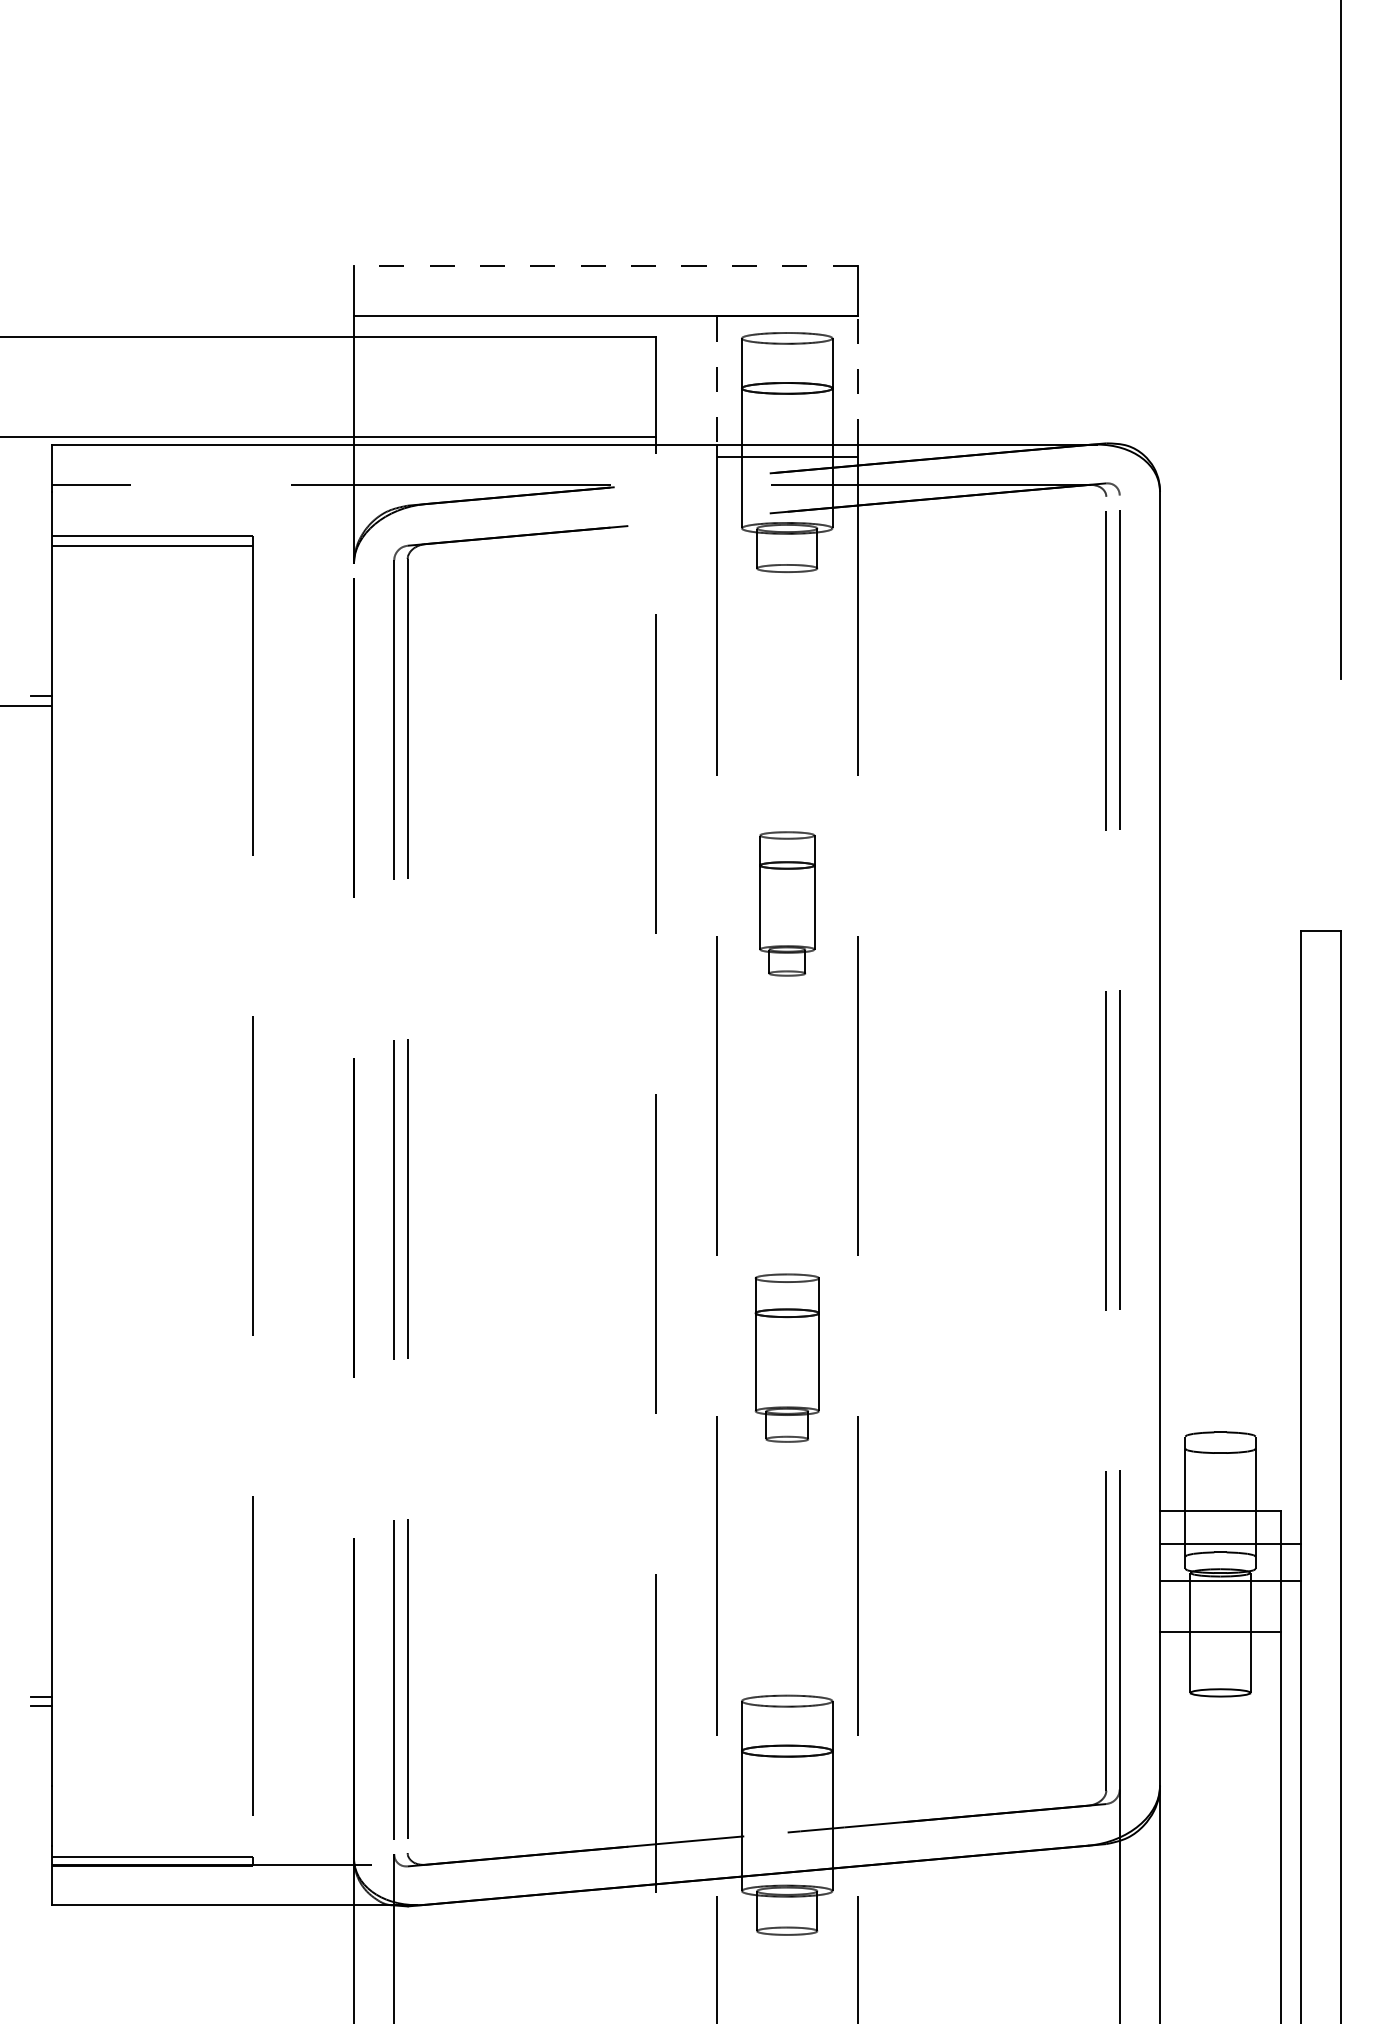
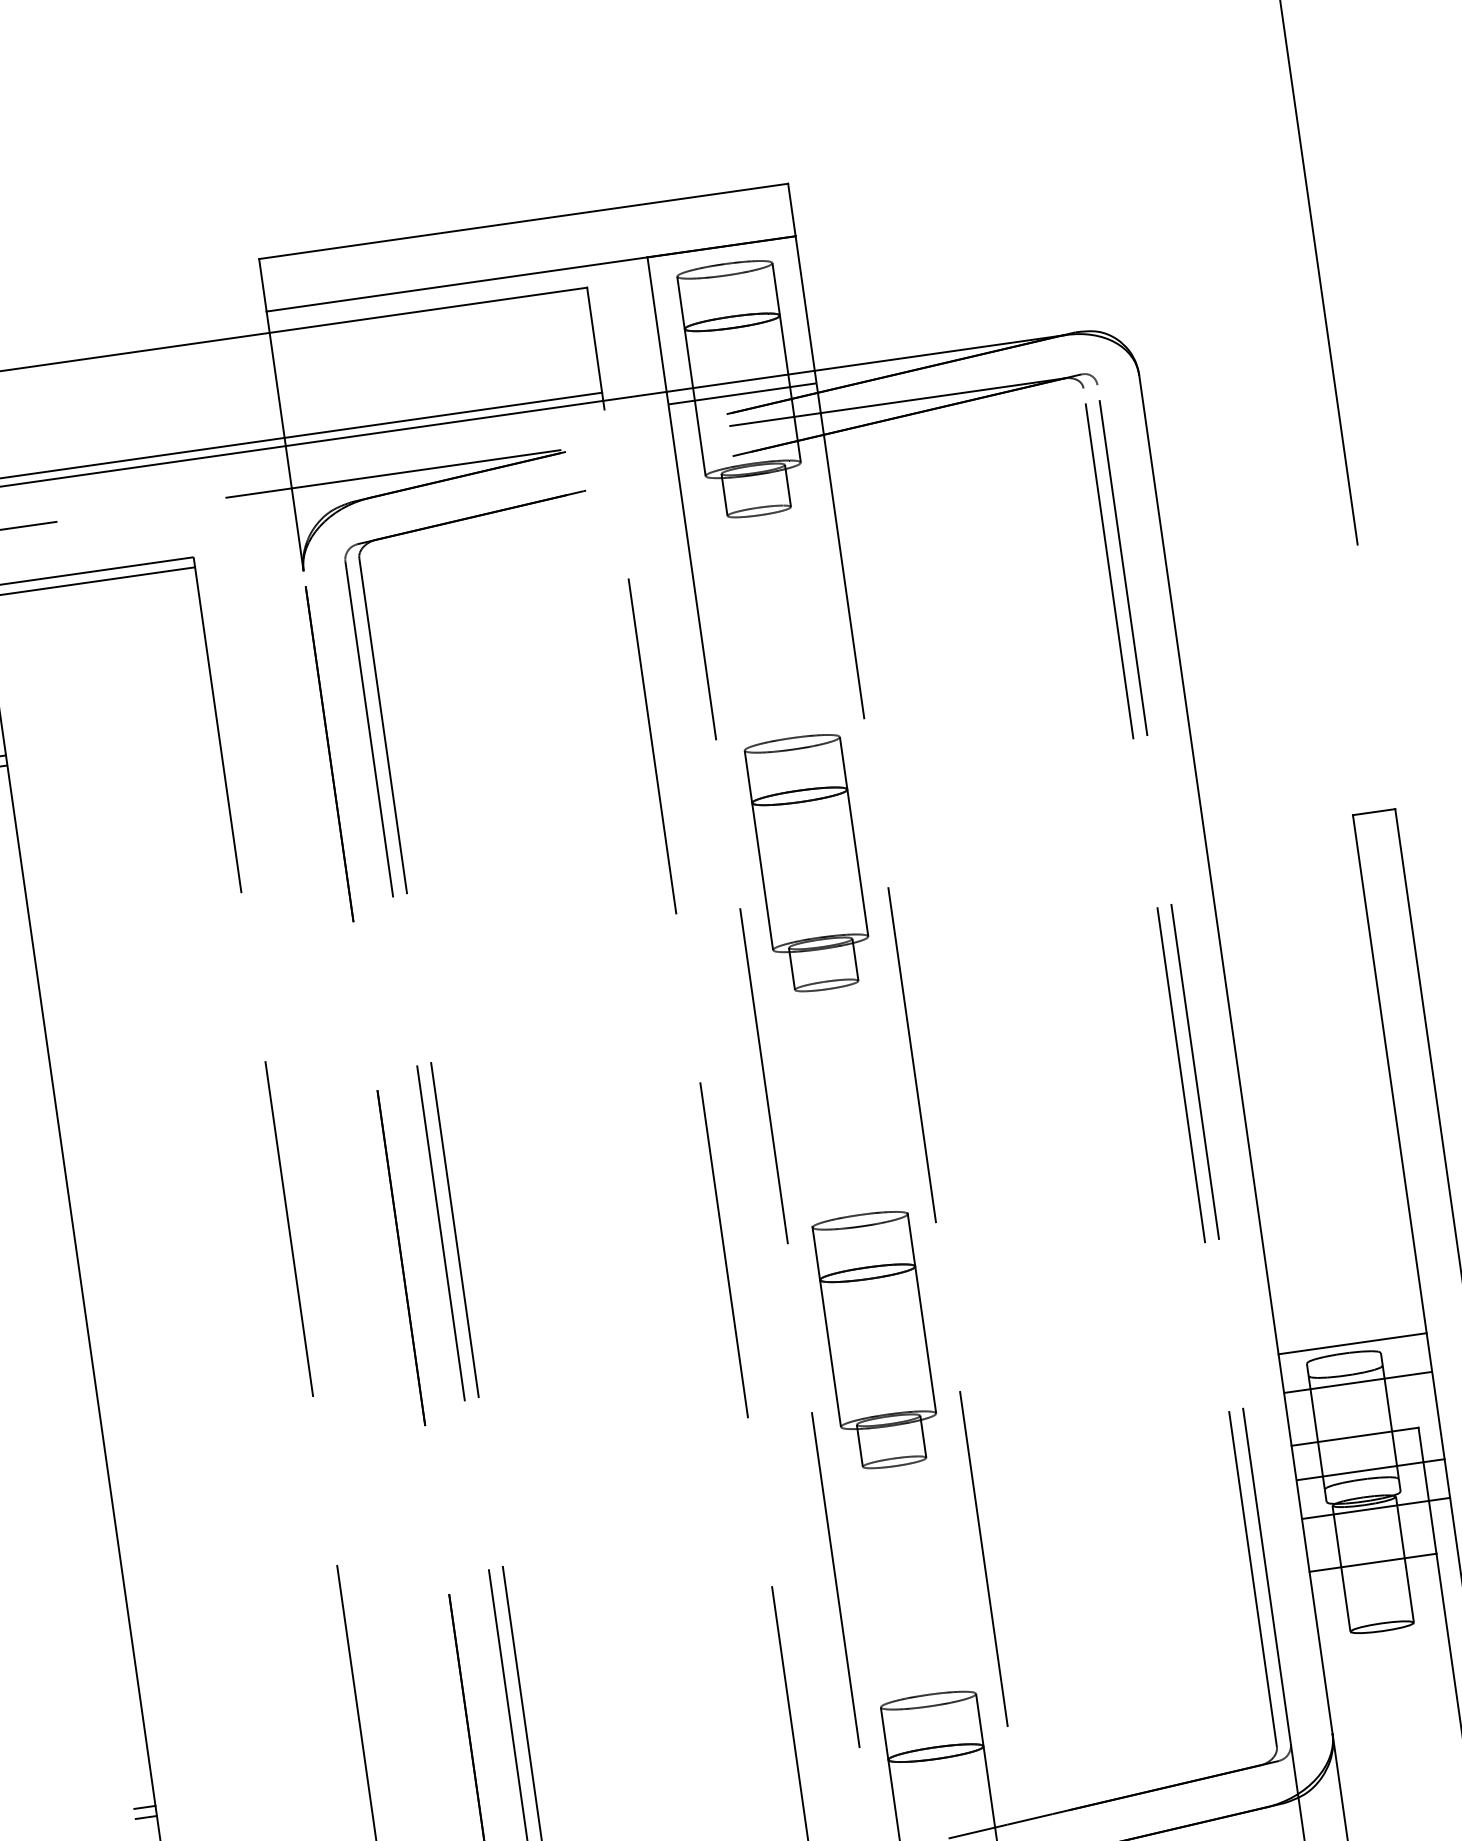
line: (605, 266) -> (523, 221), dashed -> solid
line: (857, 380) -> (804, 303), dashed -> solid
line: (716, 381) -> (657, 325), dashed -> solid
part: (787, 903) -> (809, 863), size x1.67
part: (787, 1357) -> (877, 1339), size x1.43
line: (1230, 1424) -> (1352, 1343), added
line: (1230, 1461) -> (1358, 1382), added

